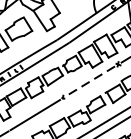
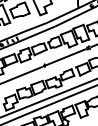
line: (89, 81) -> (65, 57), dashed -> solid

